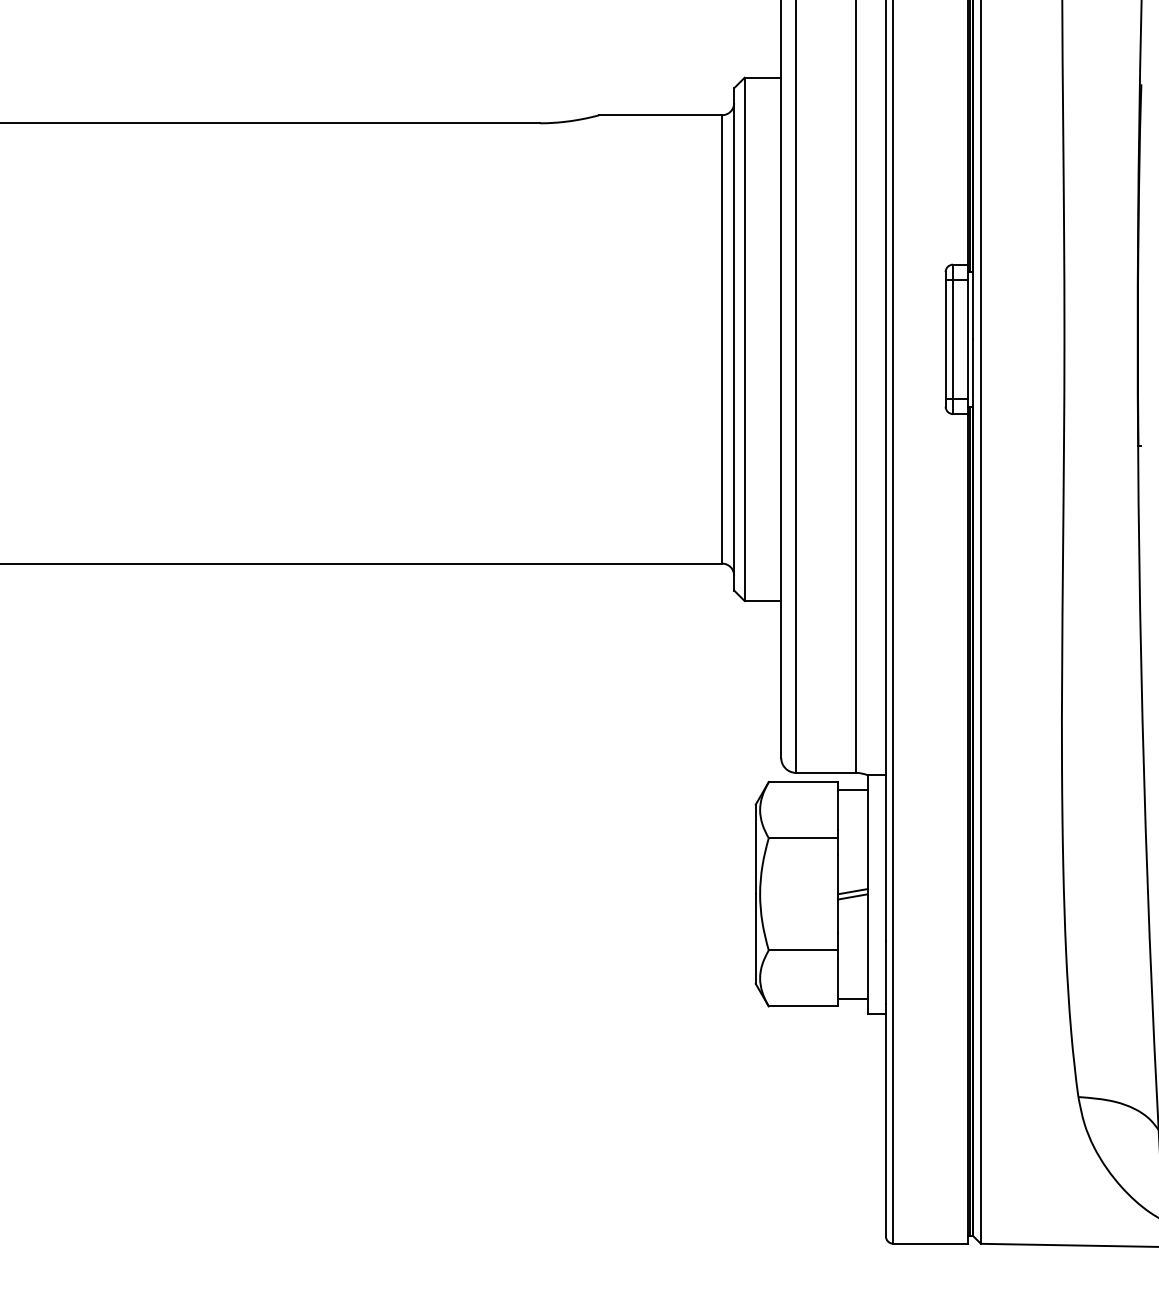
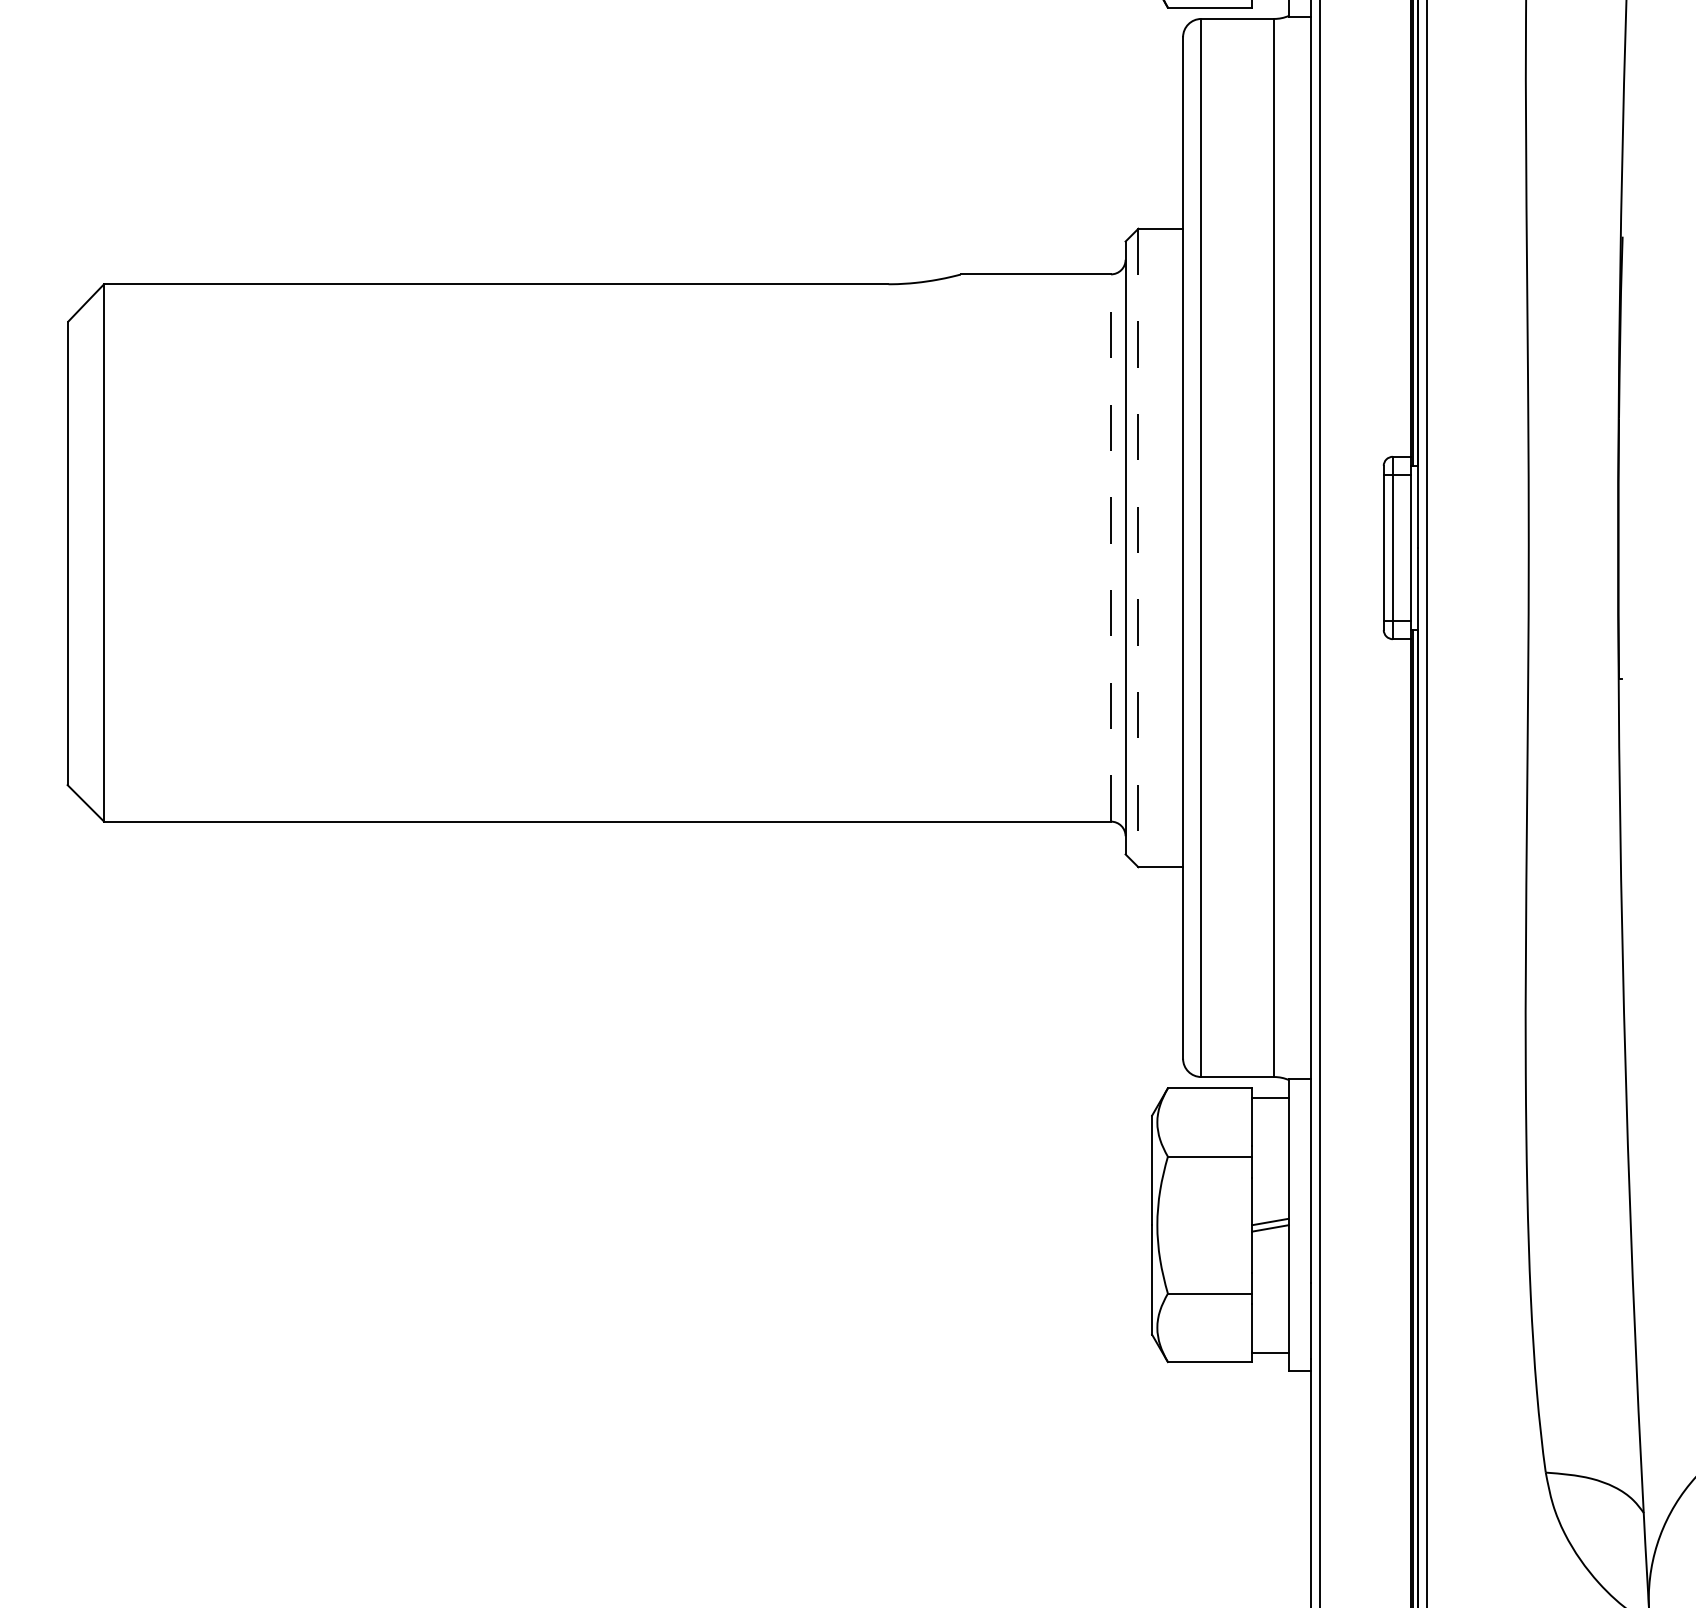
line: (722, 339) -> (1111, 548), solid -> dashed
line: (744, 339) -> (1138, 548), solid -> dashed

